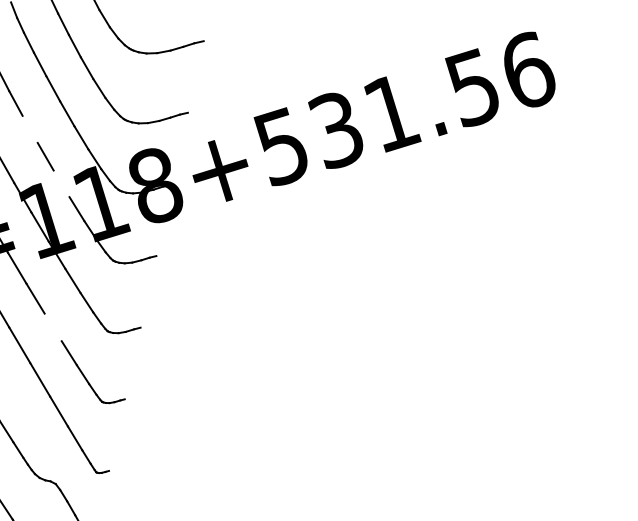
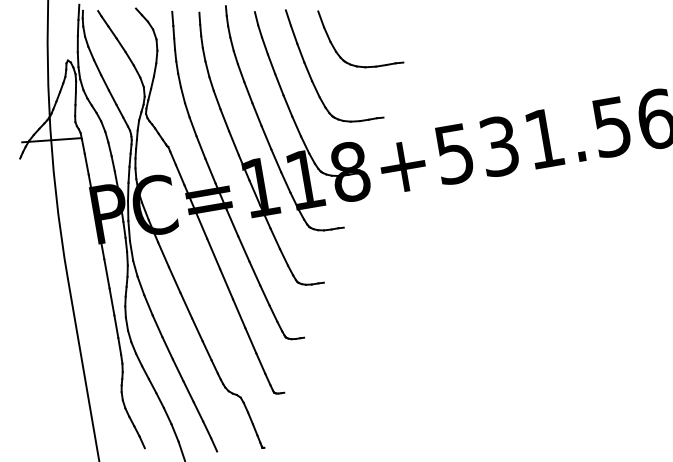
line: (29, 129) -> (256, 114), added
line: (61, 183) -> (276, 160), added
line: (52, 327) -> (254, 273), added

